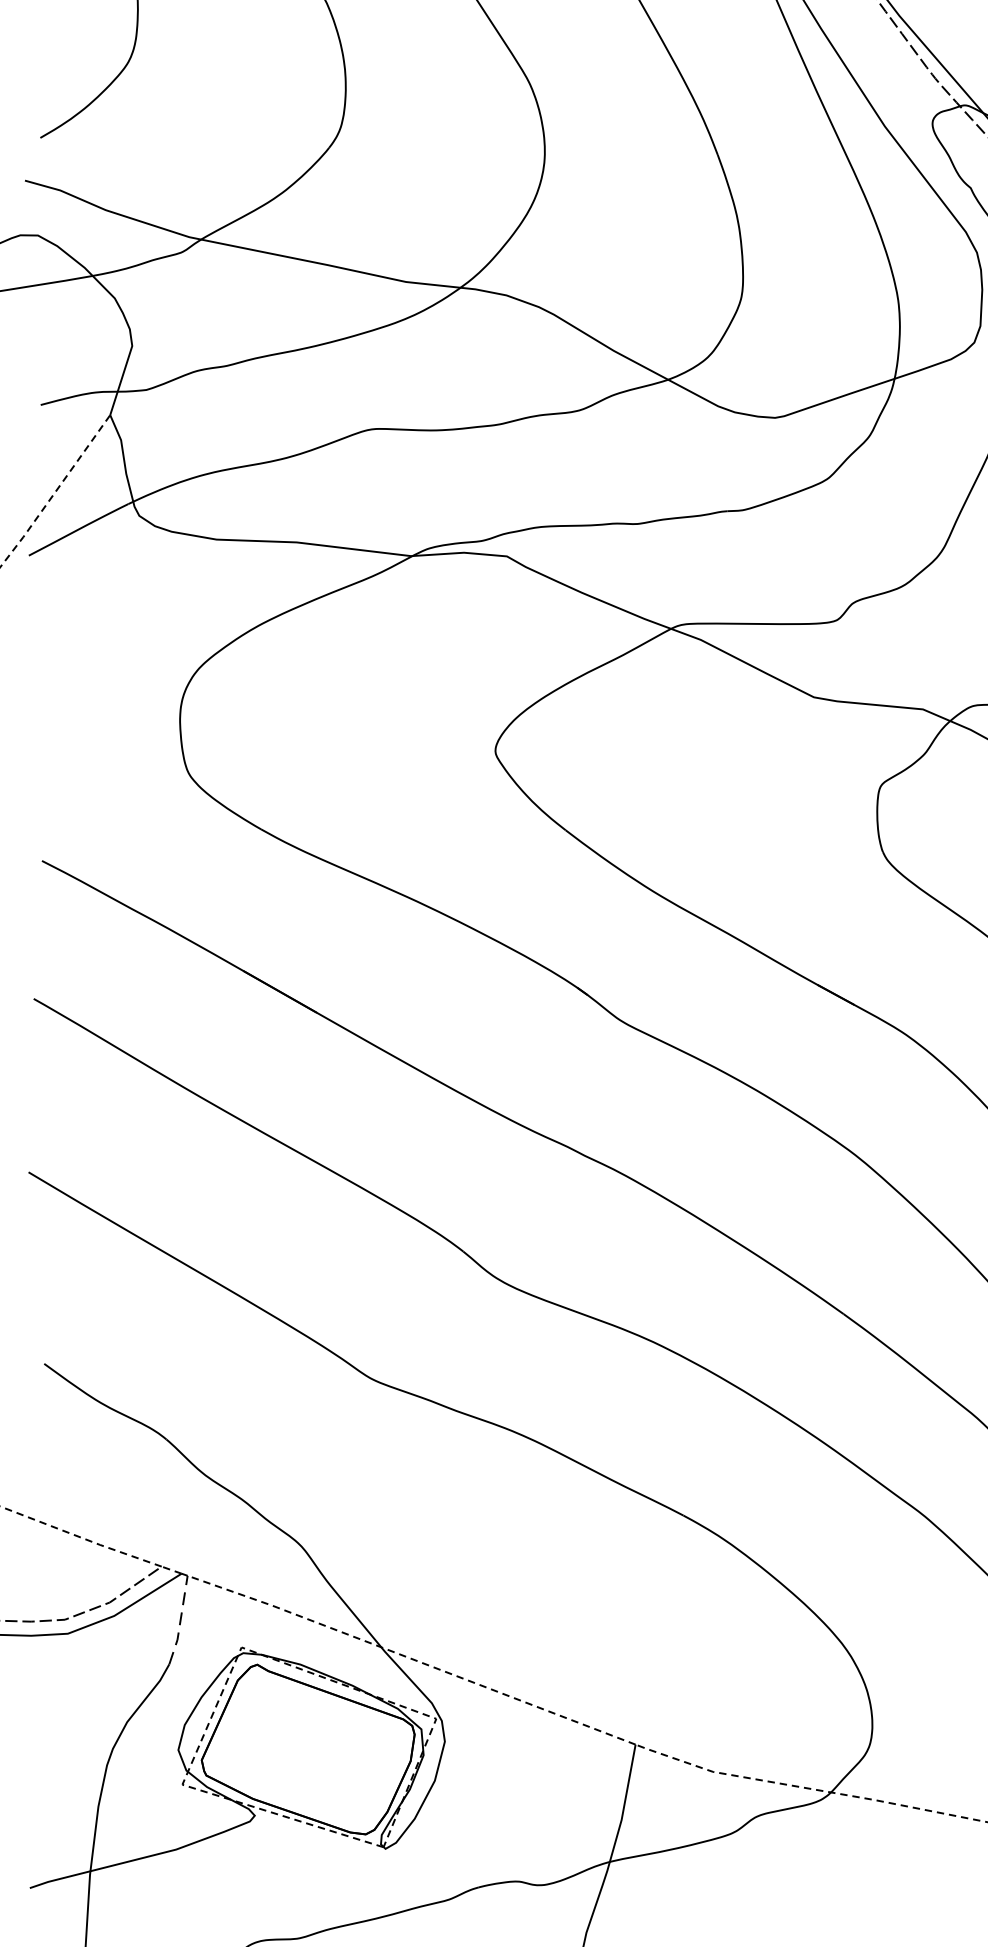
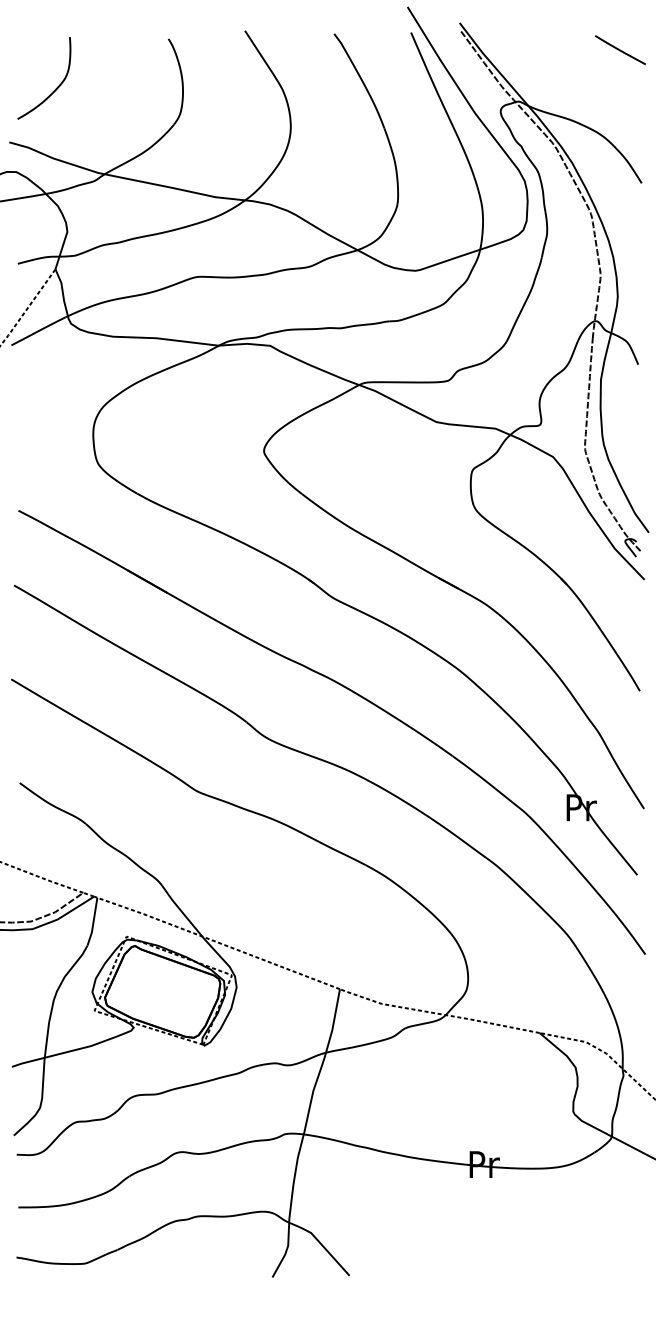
line: (180, 1619) -> (93, 921), dashed -> solid

